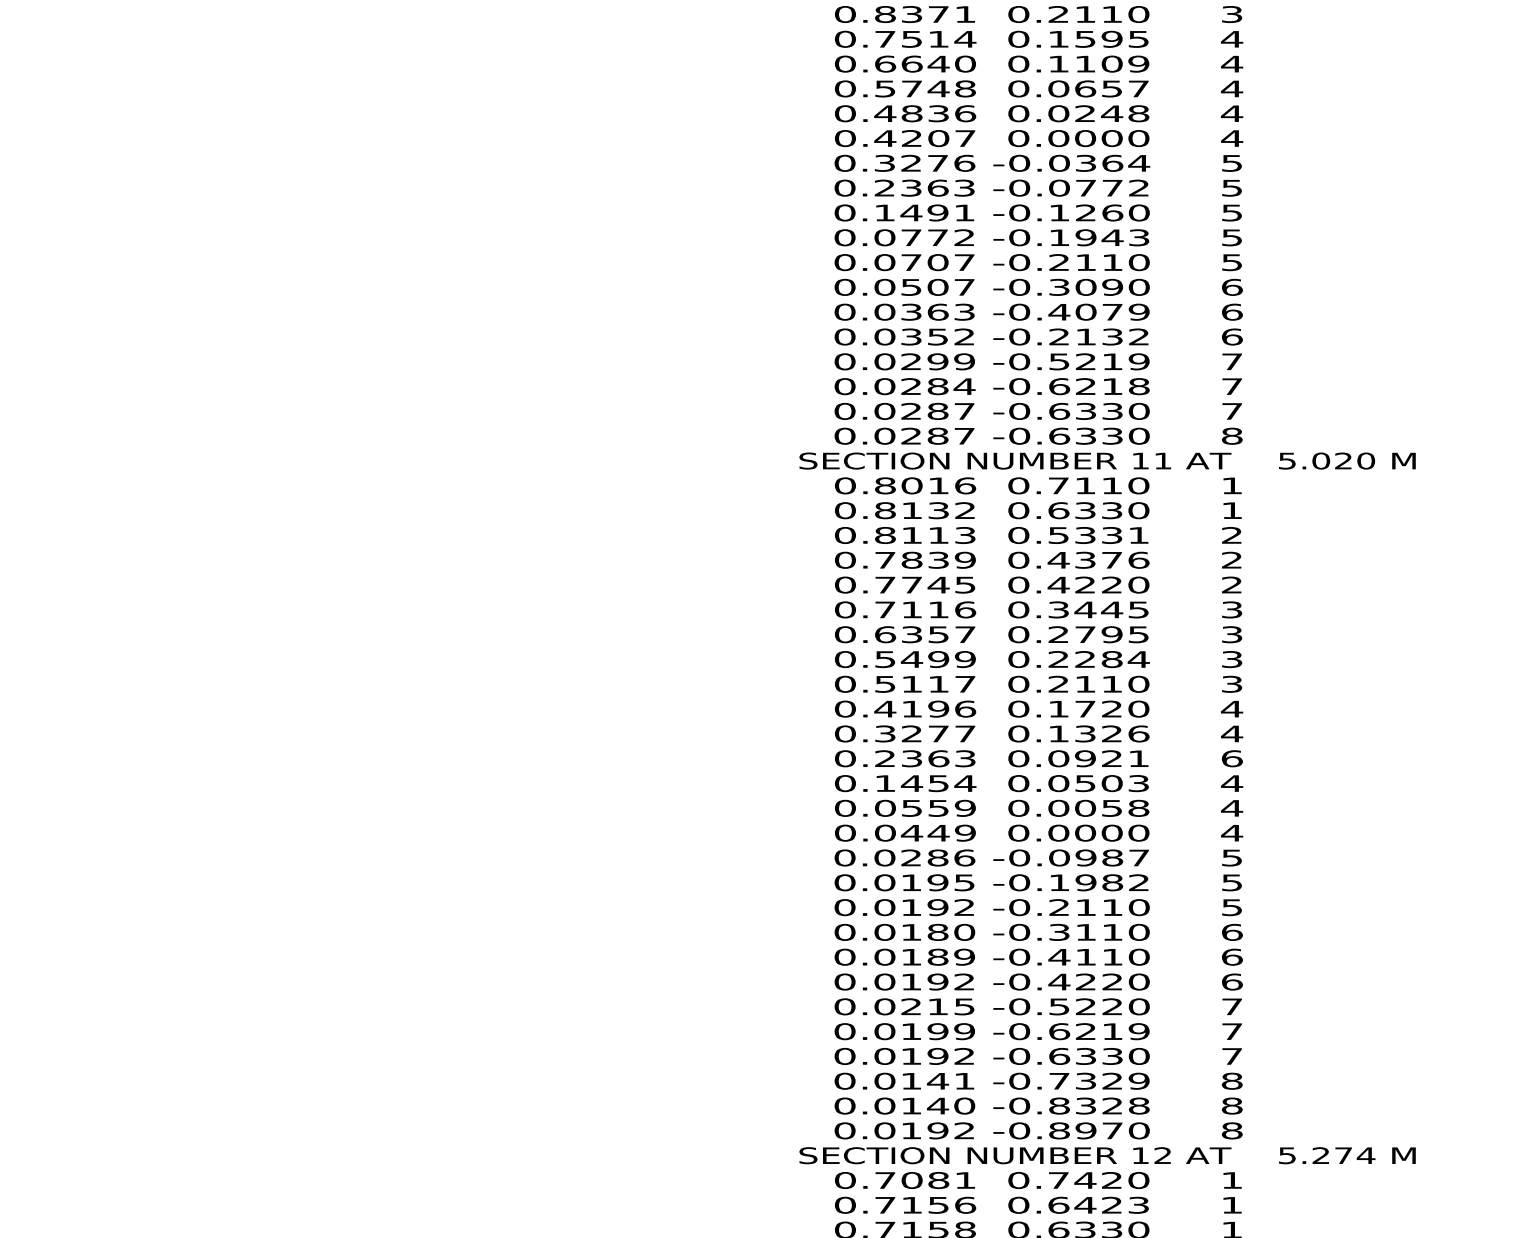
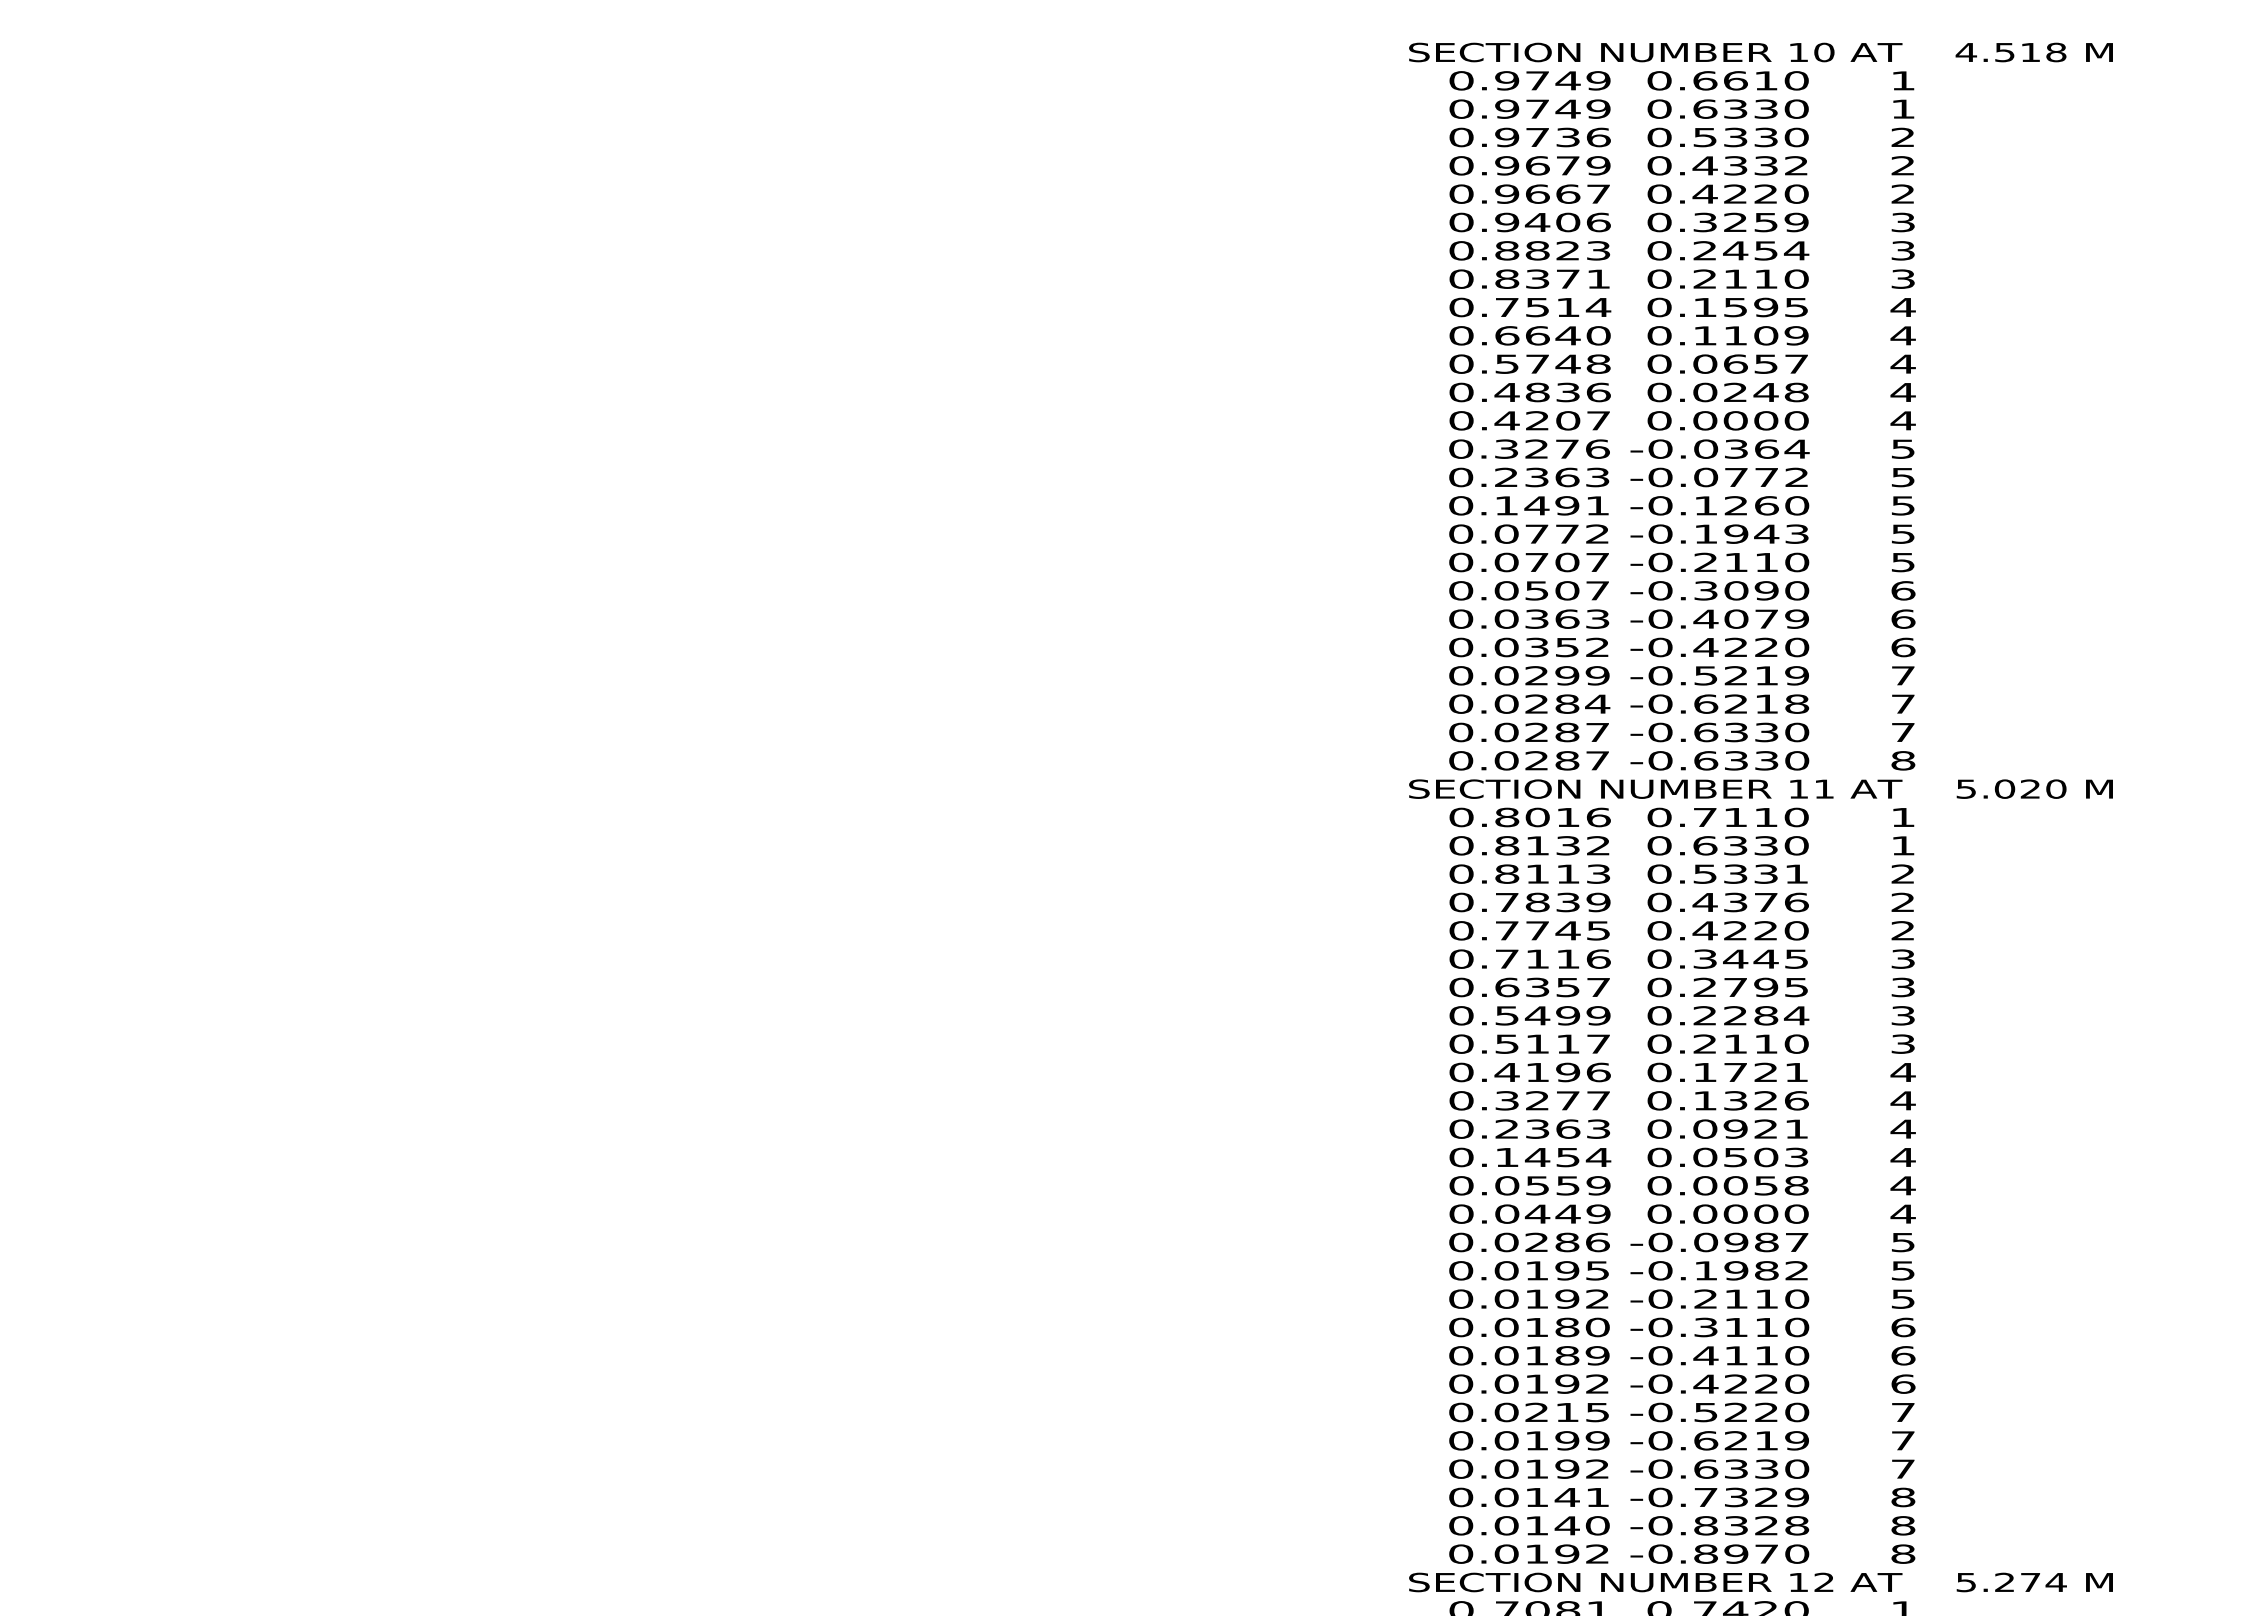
text: (1099, 337) -> (1751, 647), -0.2132 -> -0.4220
text: (1138, 709) -> (1796, 1072), 0.1720 -> 0.1721
text: (1231, 758) -> (1902, 1128), 6 -> 4

